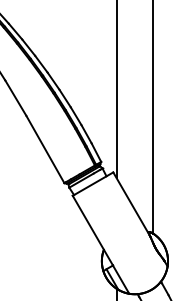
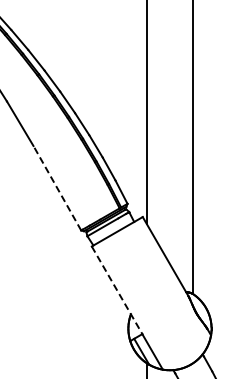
line: (45, 149) -> (57, 188), solid -> dashed
line: (93, 230) -> (117, 290), solid -> dashed

